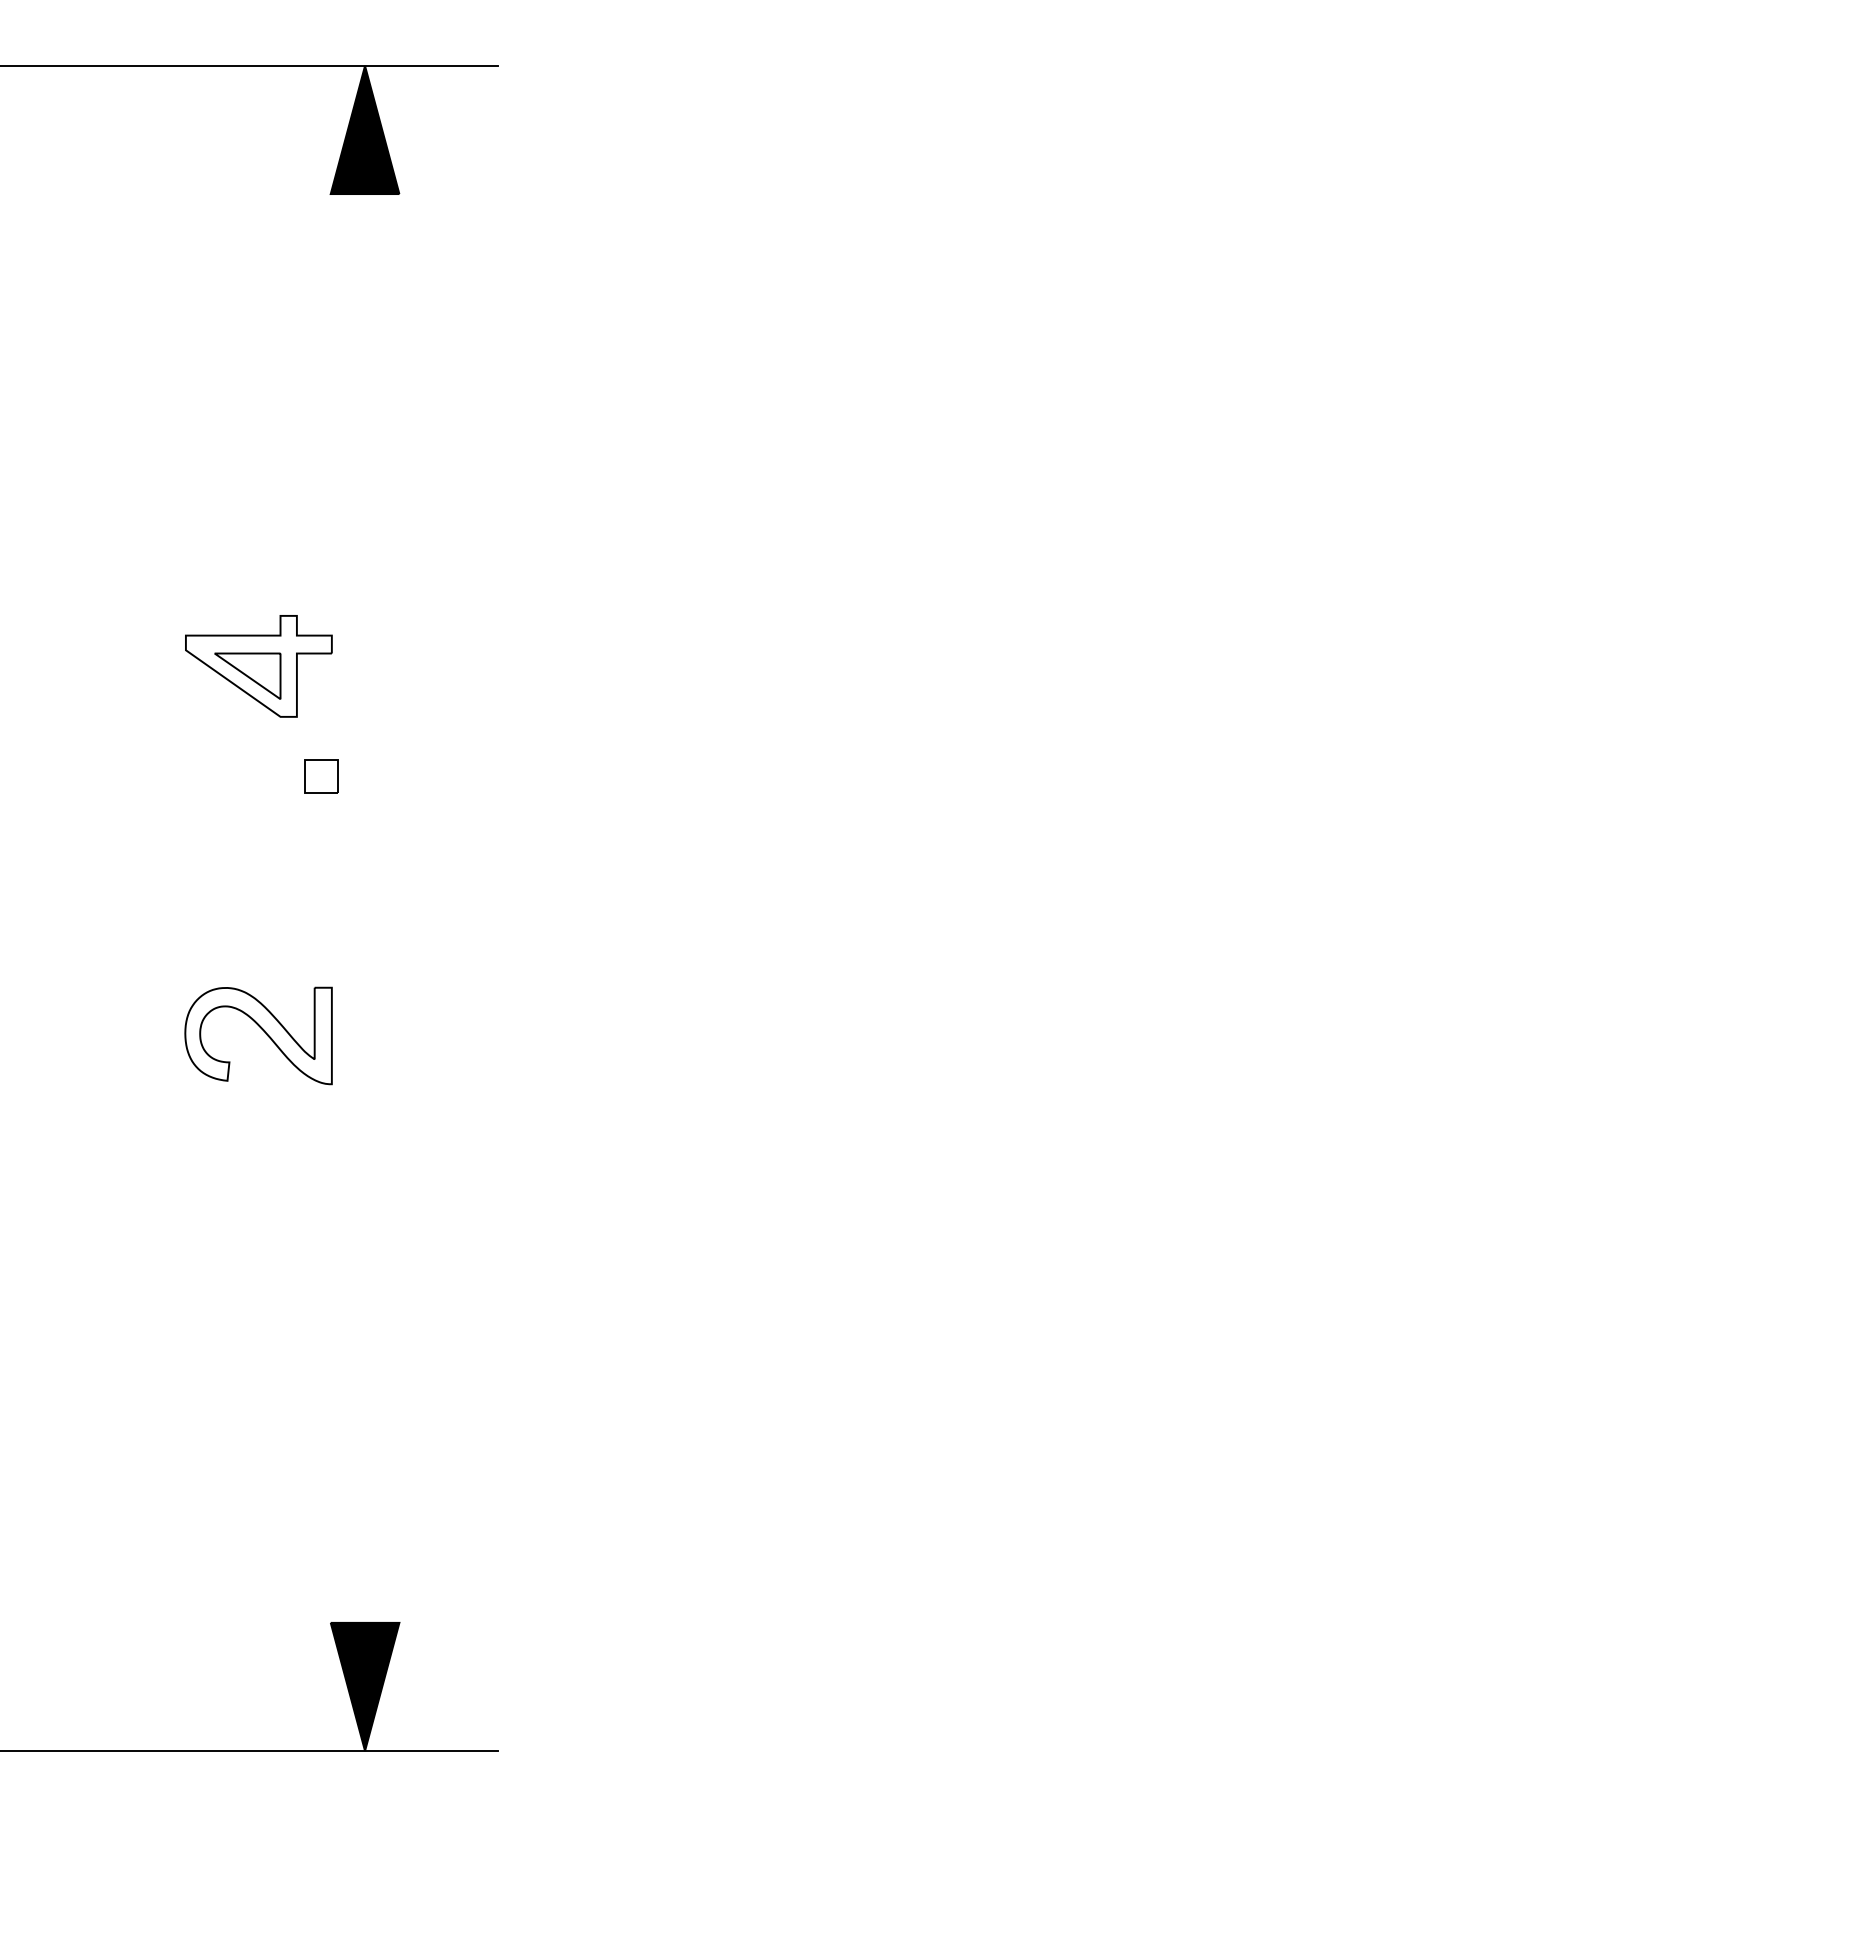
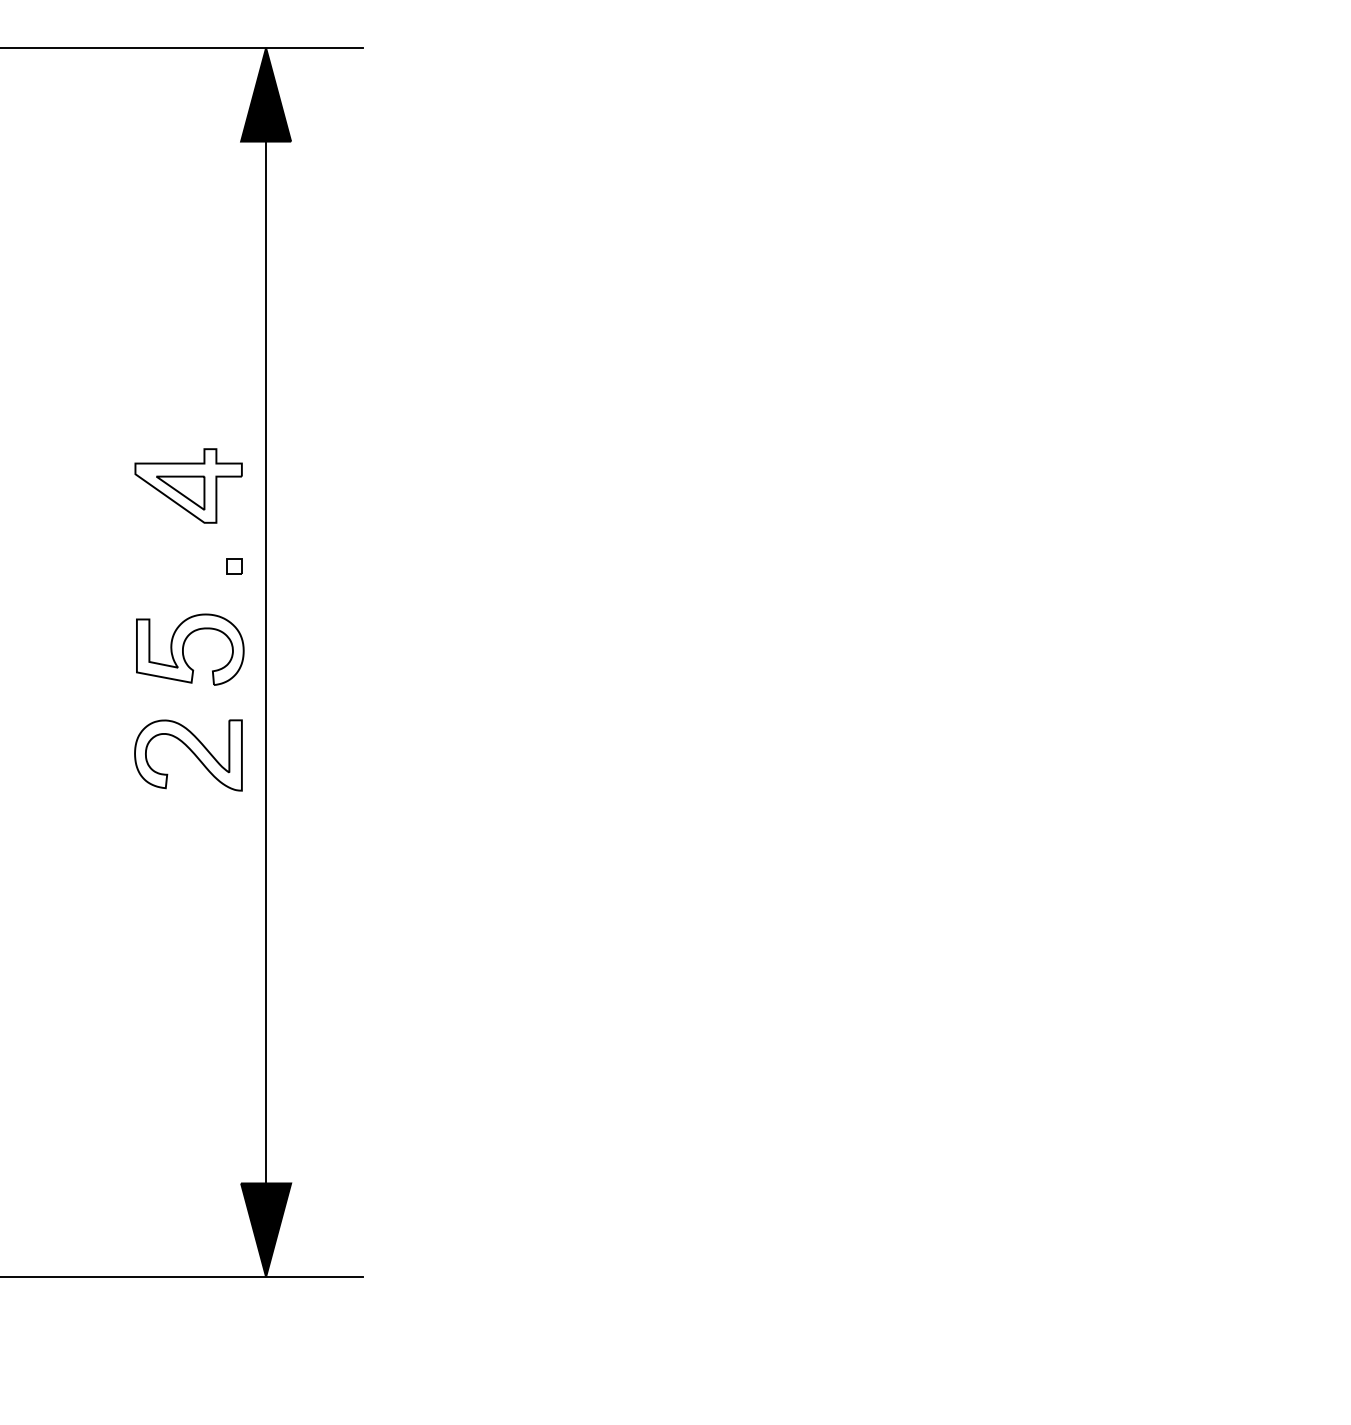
part: (321, 776) -> (234, 566), size x0.62
part: (252, 888) -> (184, 647), added
line: (365, 908) -> (266, 662), added

